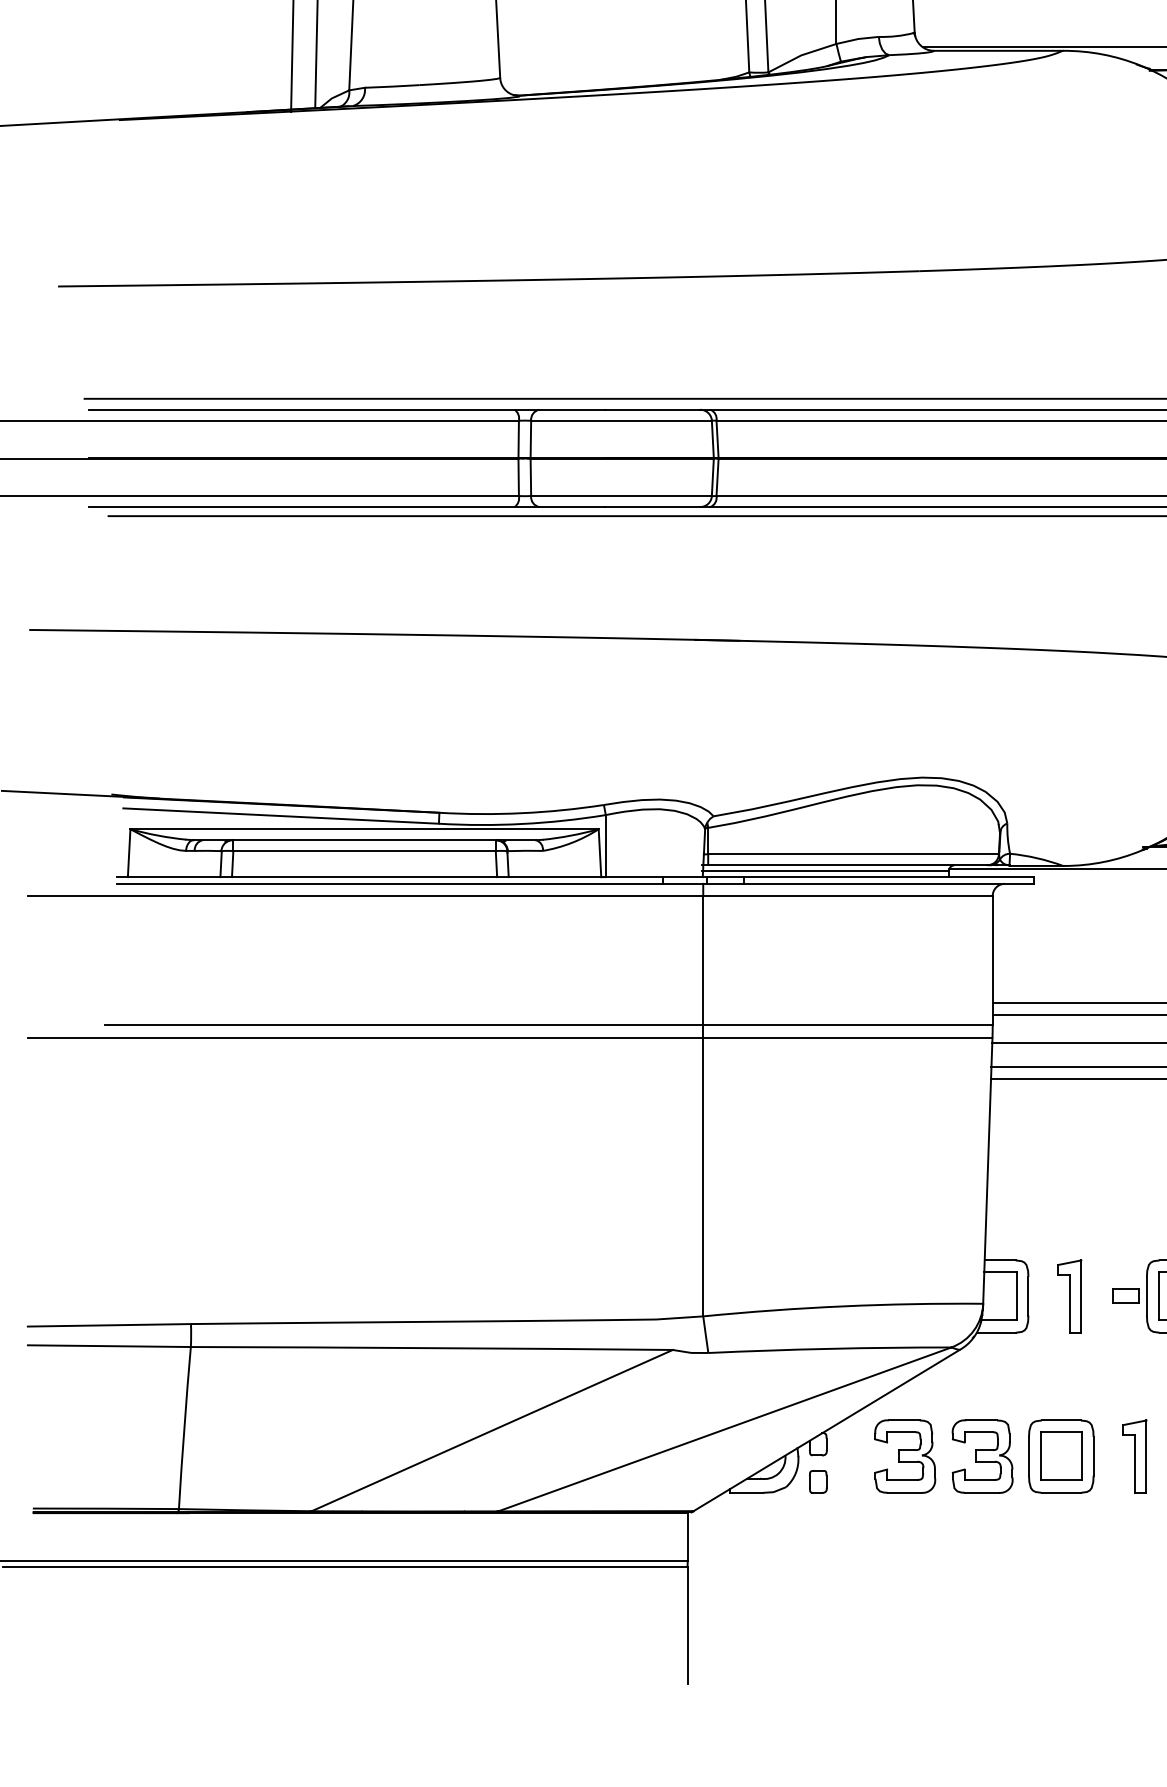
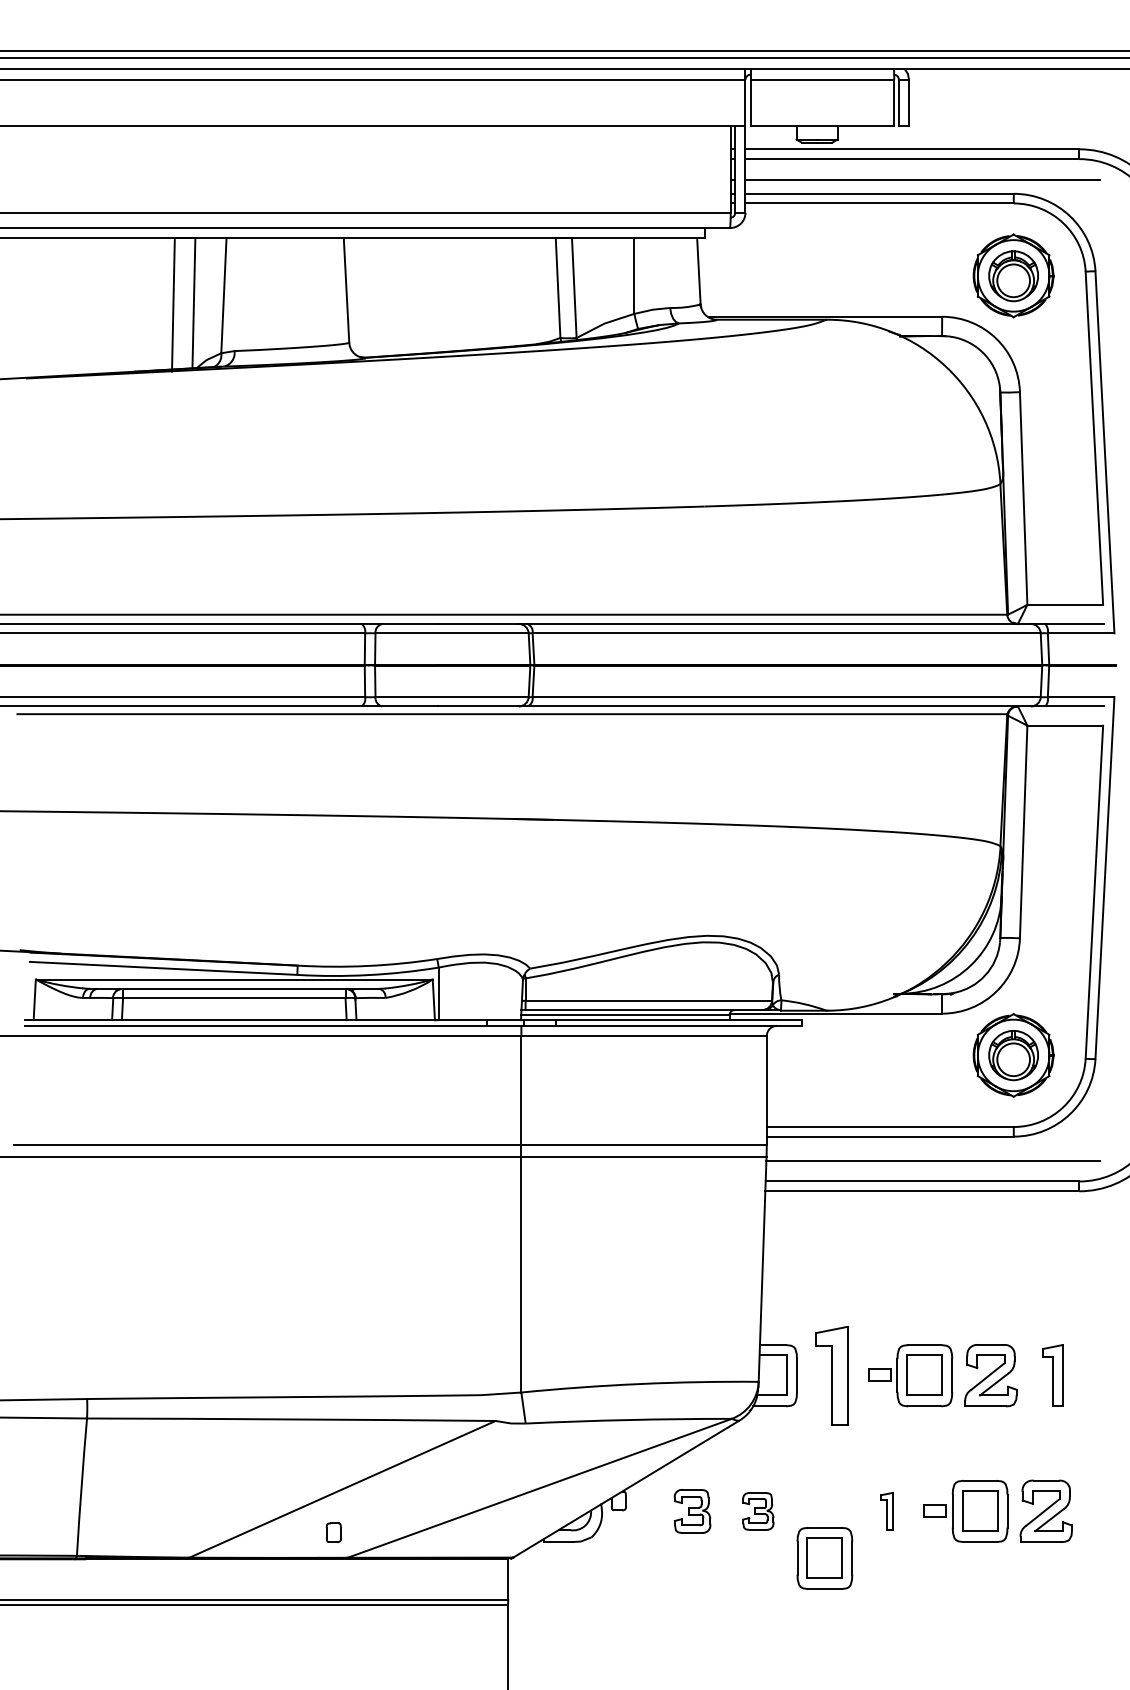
part: (1069, 1296) -> (831, 1375), size x1.6
part: (1133, 1455) -> (886, 1510), size x0.6
part: (905, 1456) -> (692, 1511), size x0.7
part: (982, 1456) -> (758, 1511), size x0.6
part: (1060, 1456) -> (824, 1558), moved
part: (817, 1481) -> (333, 1532), moved

